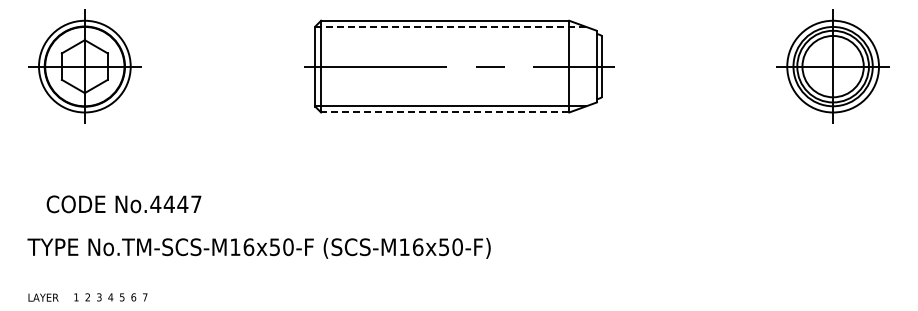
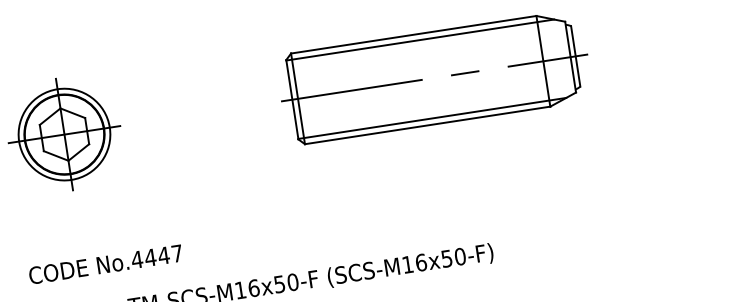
line: (451, 26) -> (420, 39), dashed -> solid
line: (444, 112) -> (426, 125), dashed -> solid
text: (123, 204) -> (105, 264), moved

